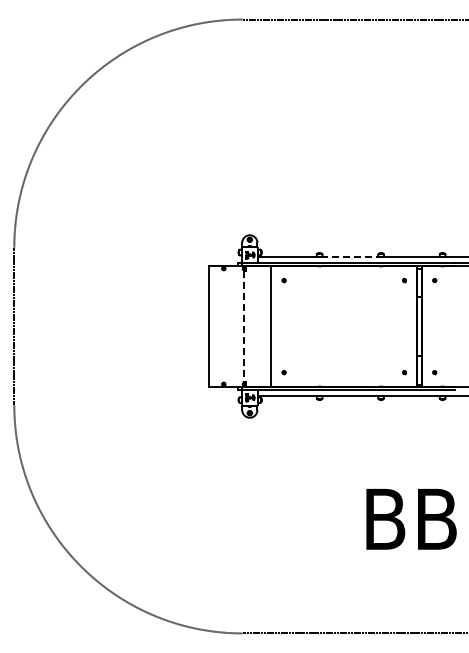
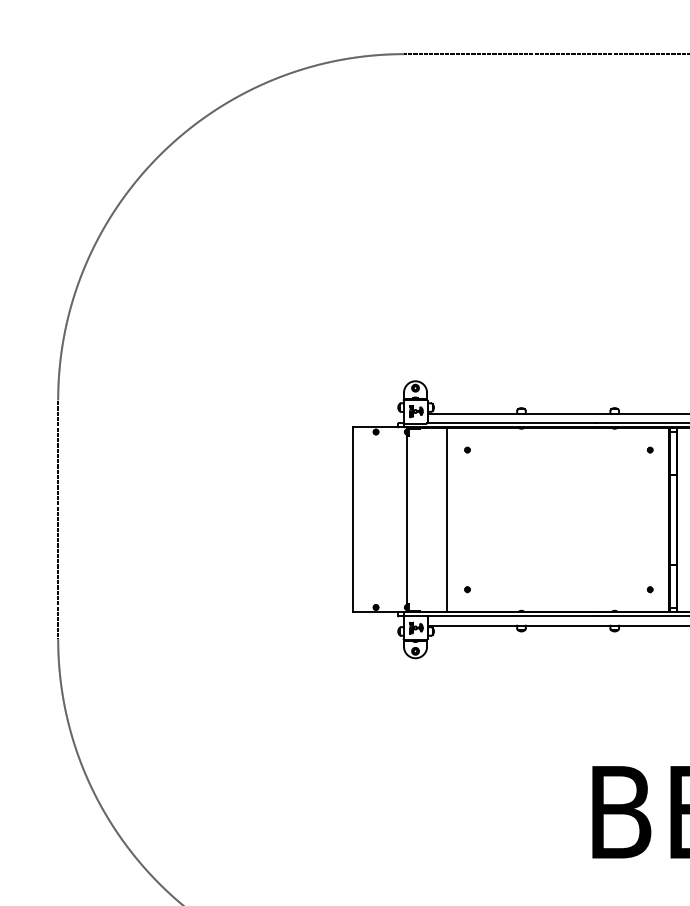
line: (350, 256) -> (568, 413), dashed -> solid
line: (244, 327) -> (407, 521), dashed -> solid

